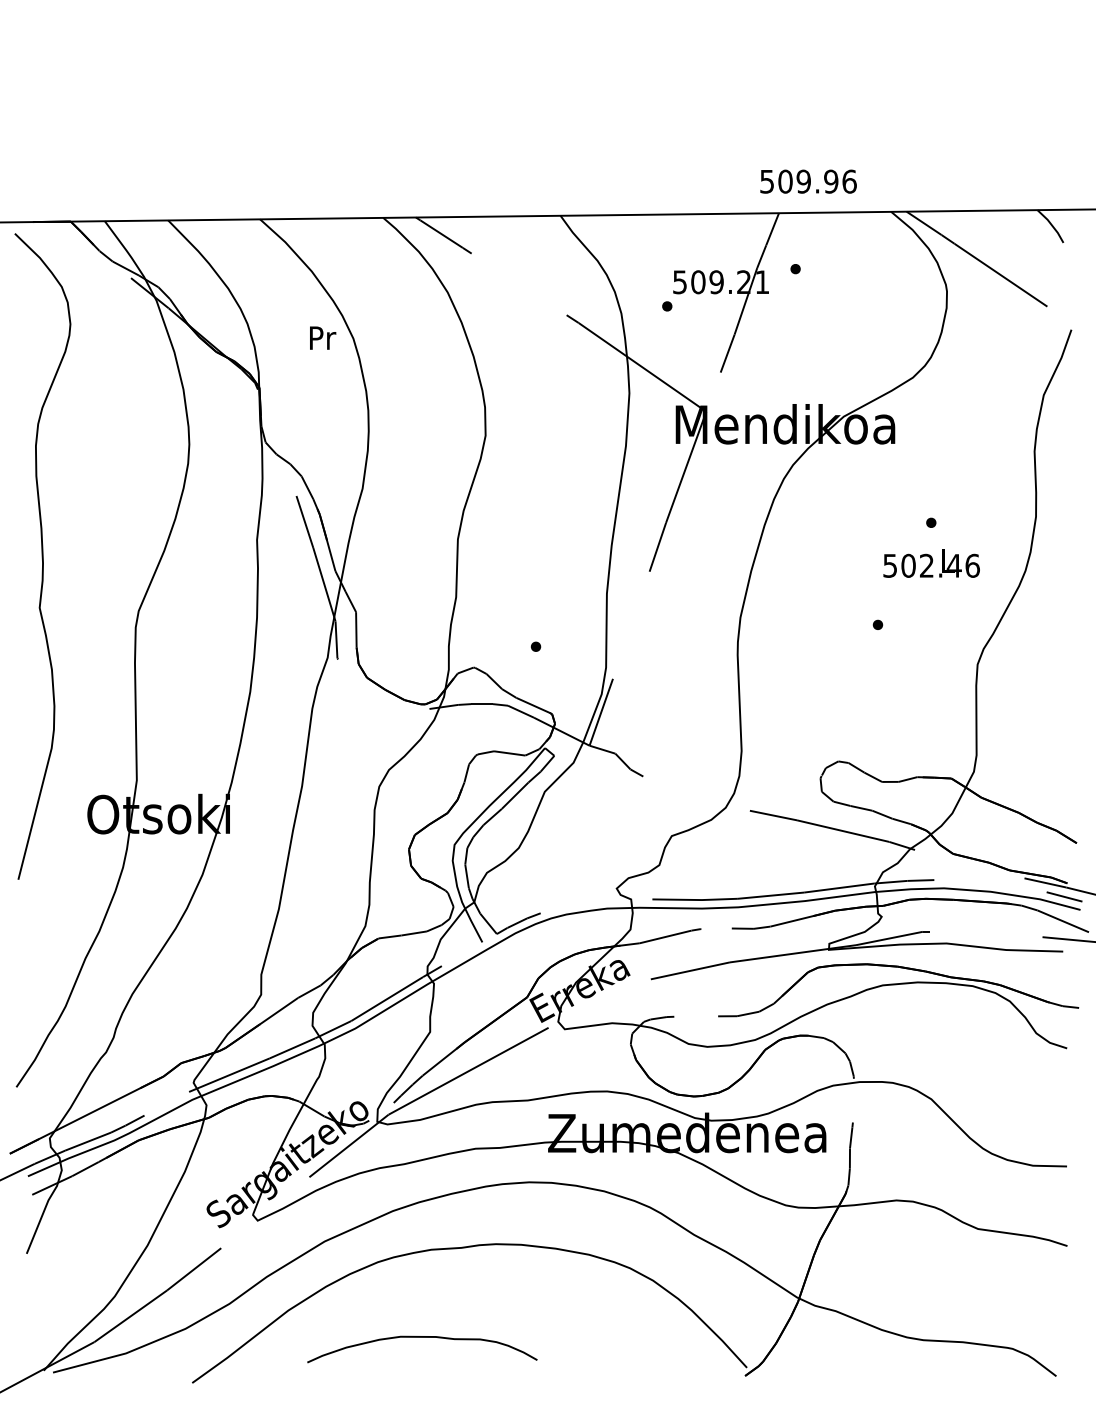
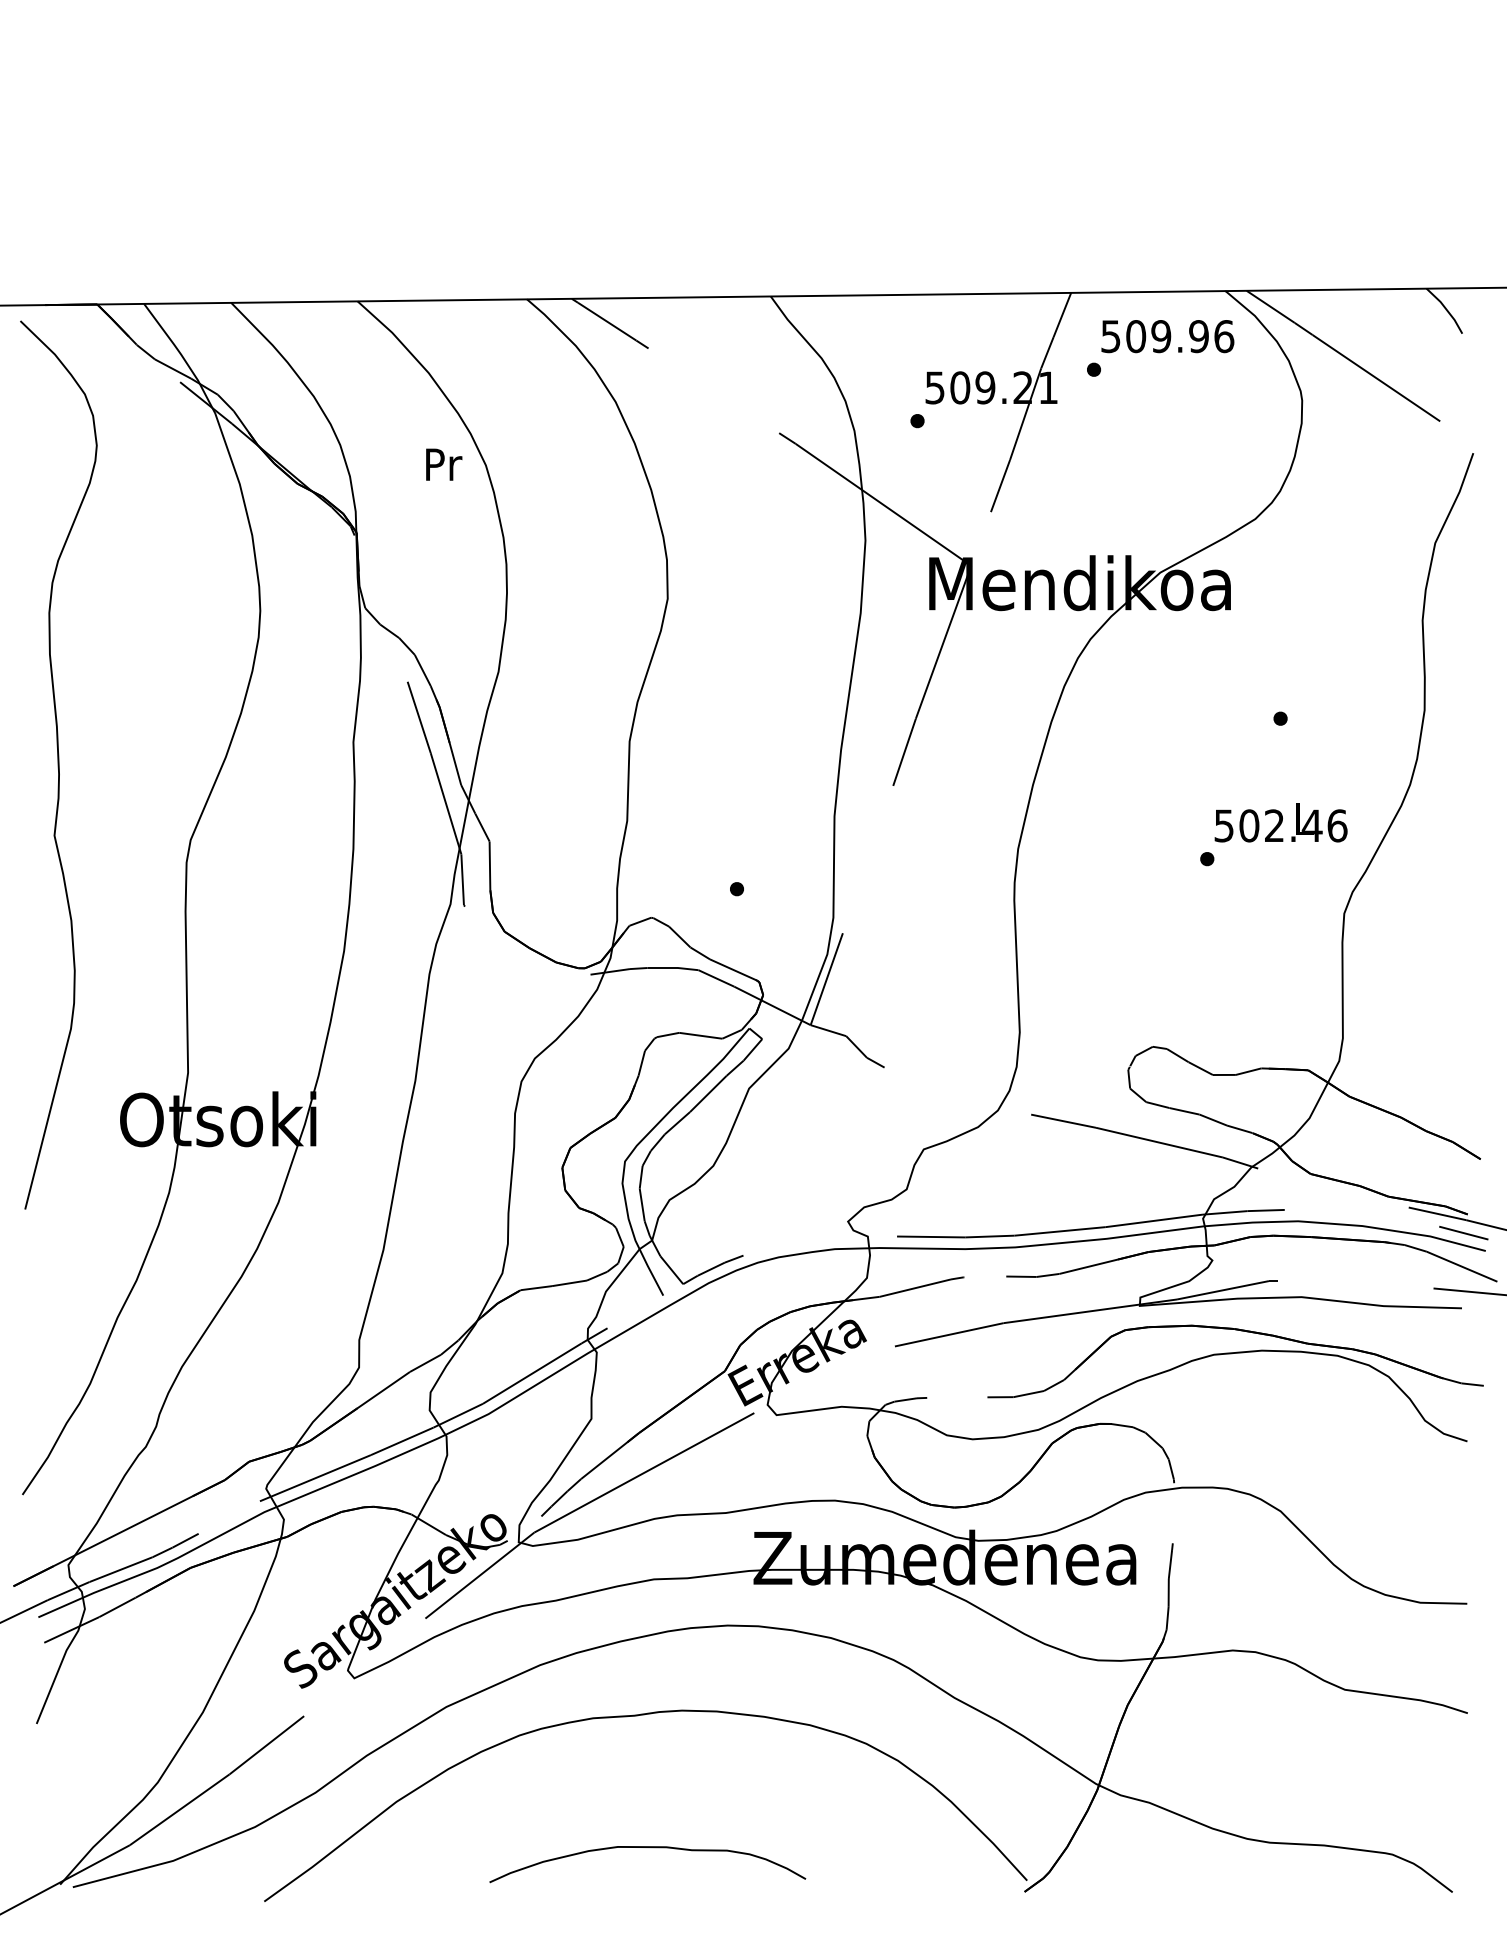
text: (808, 181) -> (1167, 336), moved
text: (931, 563) -> (1280, 822), moved
curve: (425, 1337) -> (652, 1848), moved

